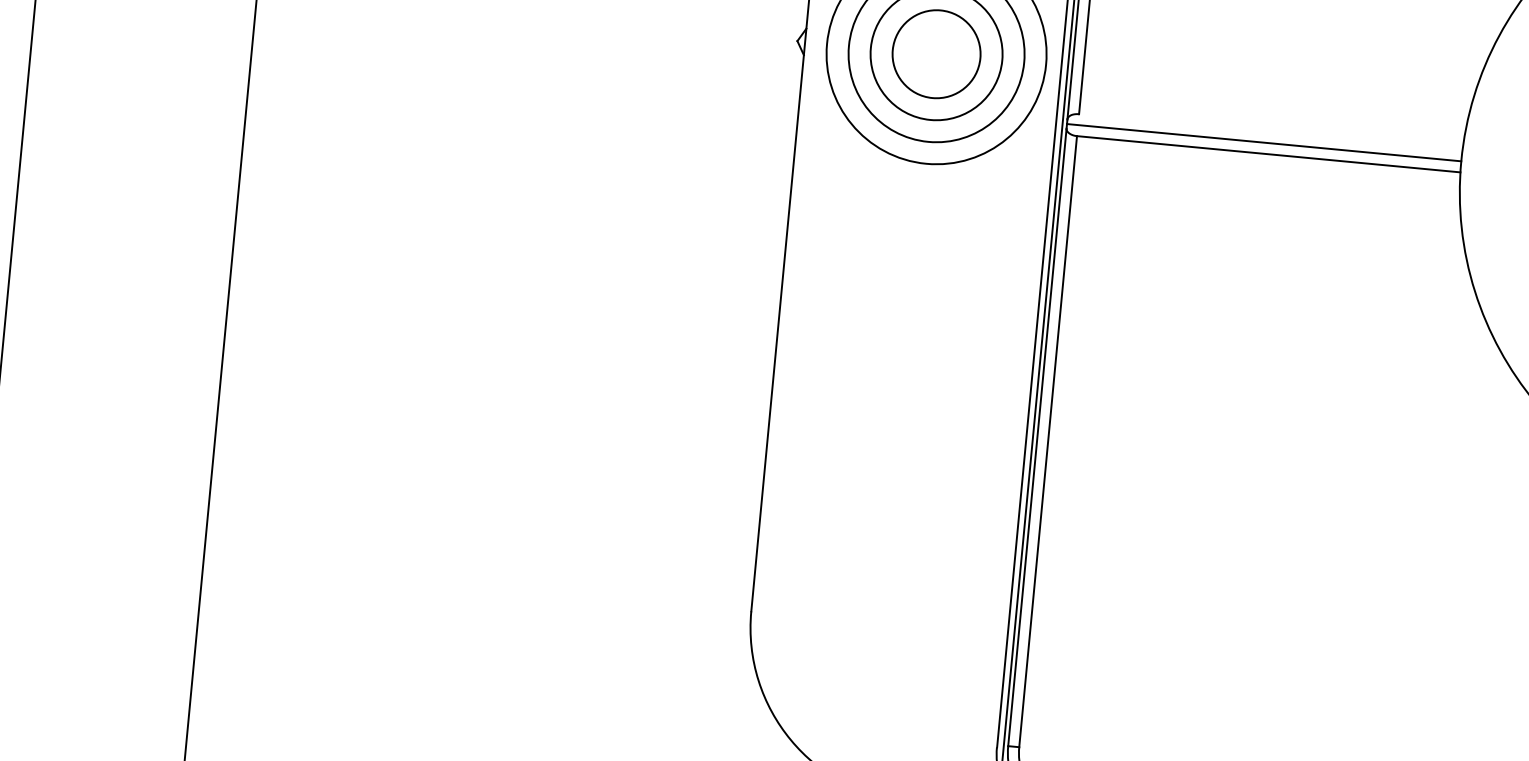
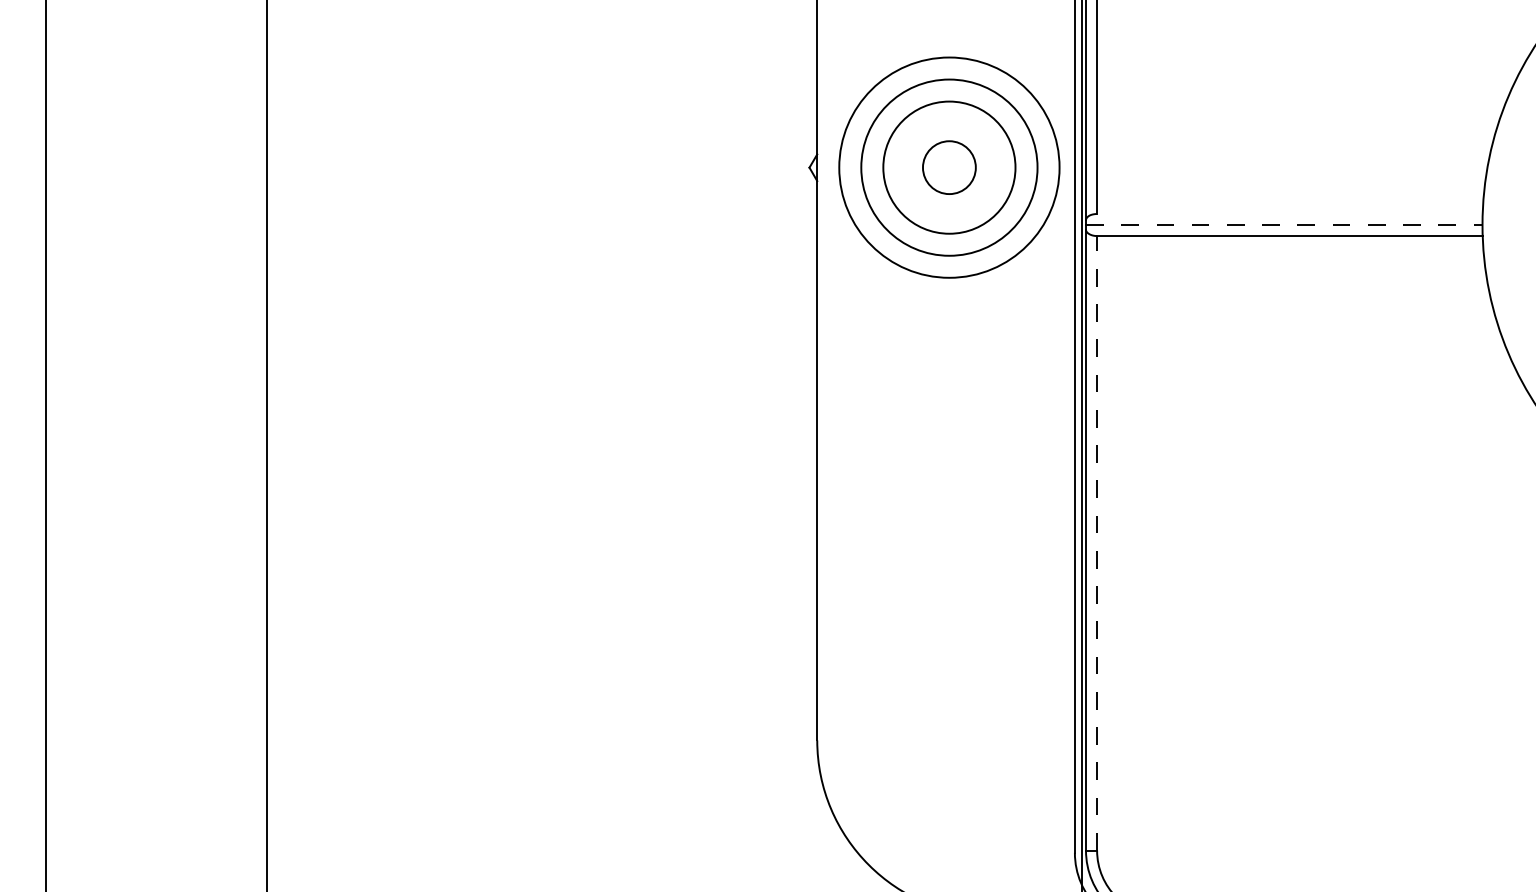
circle: (936, 54) -> (949, 167), size x0.6
line: (1264, 142) -> (1284, 224), solid -> dashed
line: (1048, 440) -> (1097, 542), solid -> dashed

